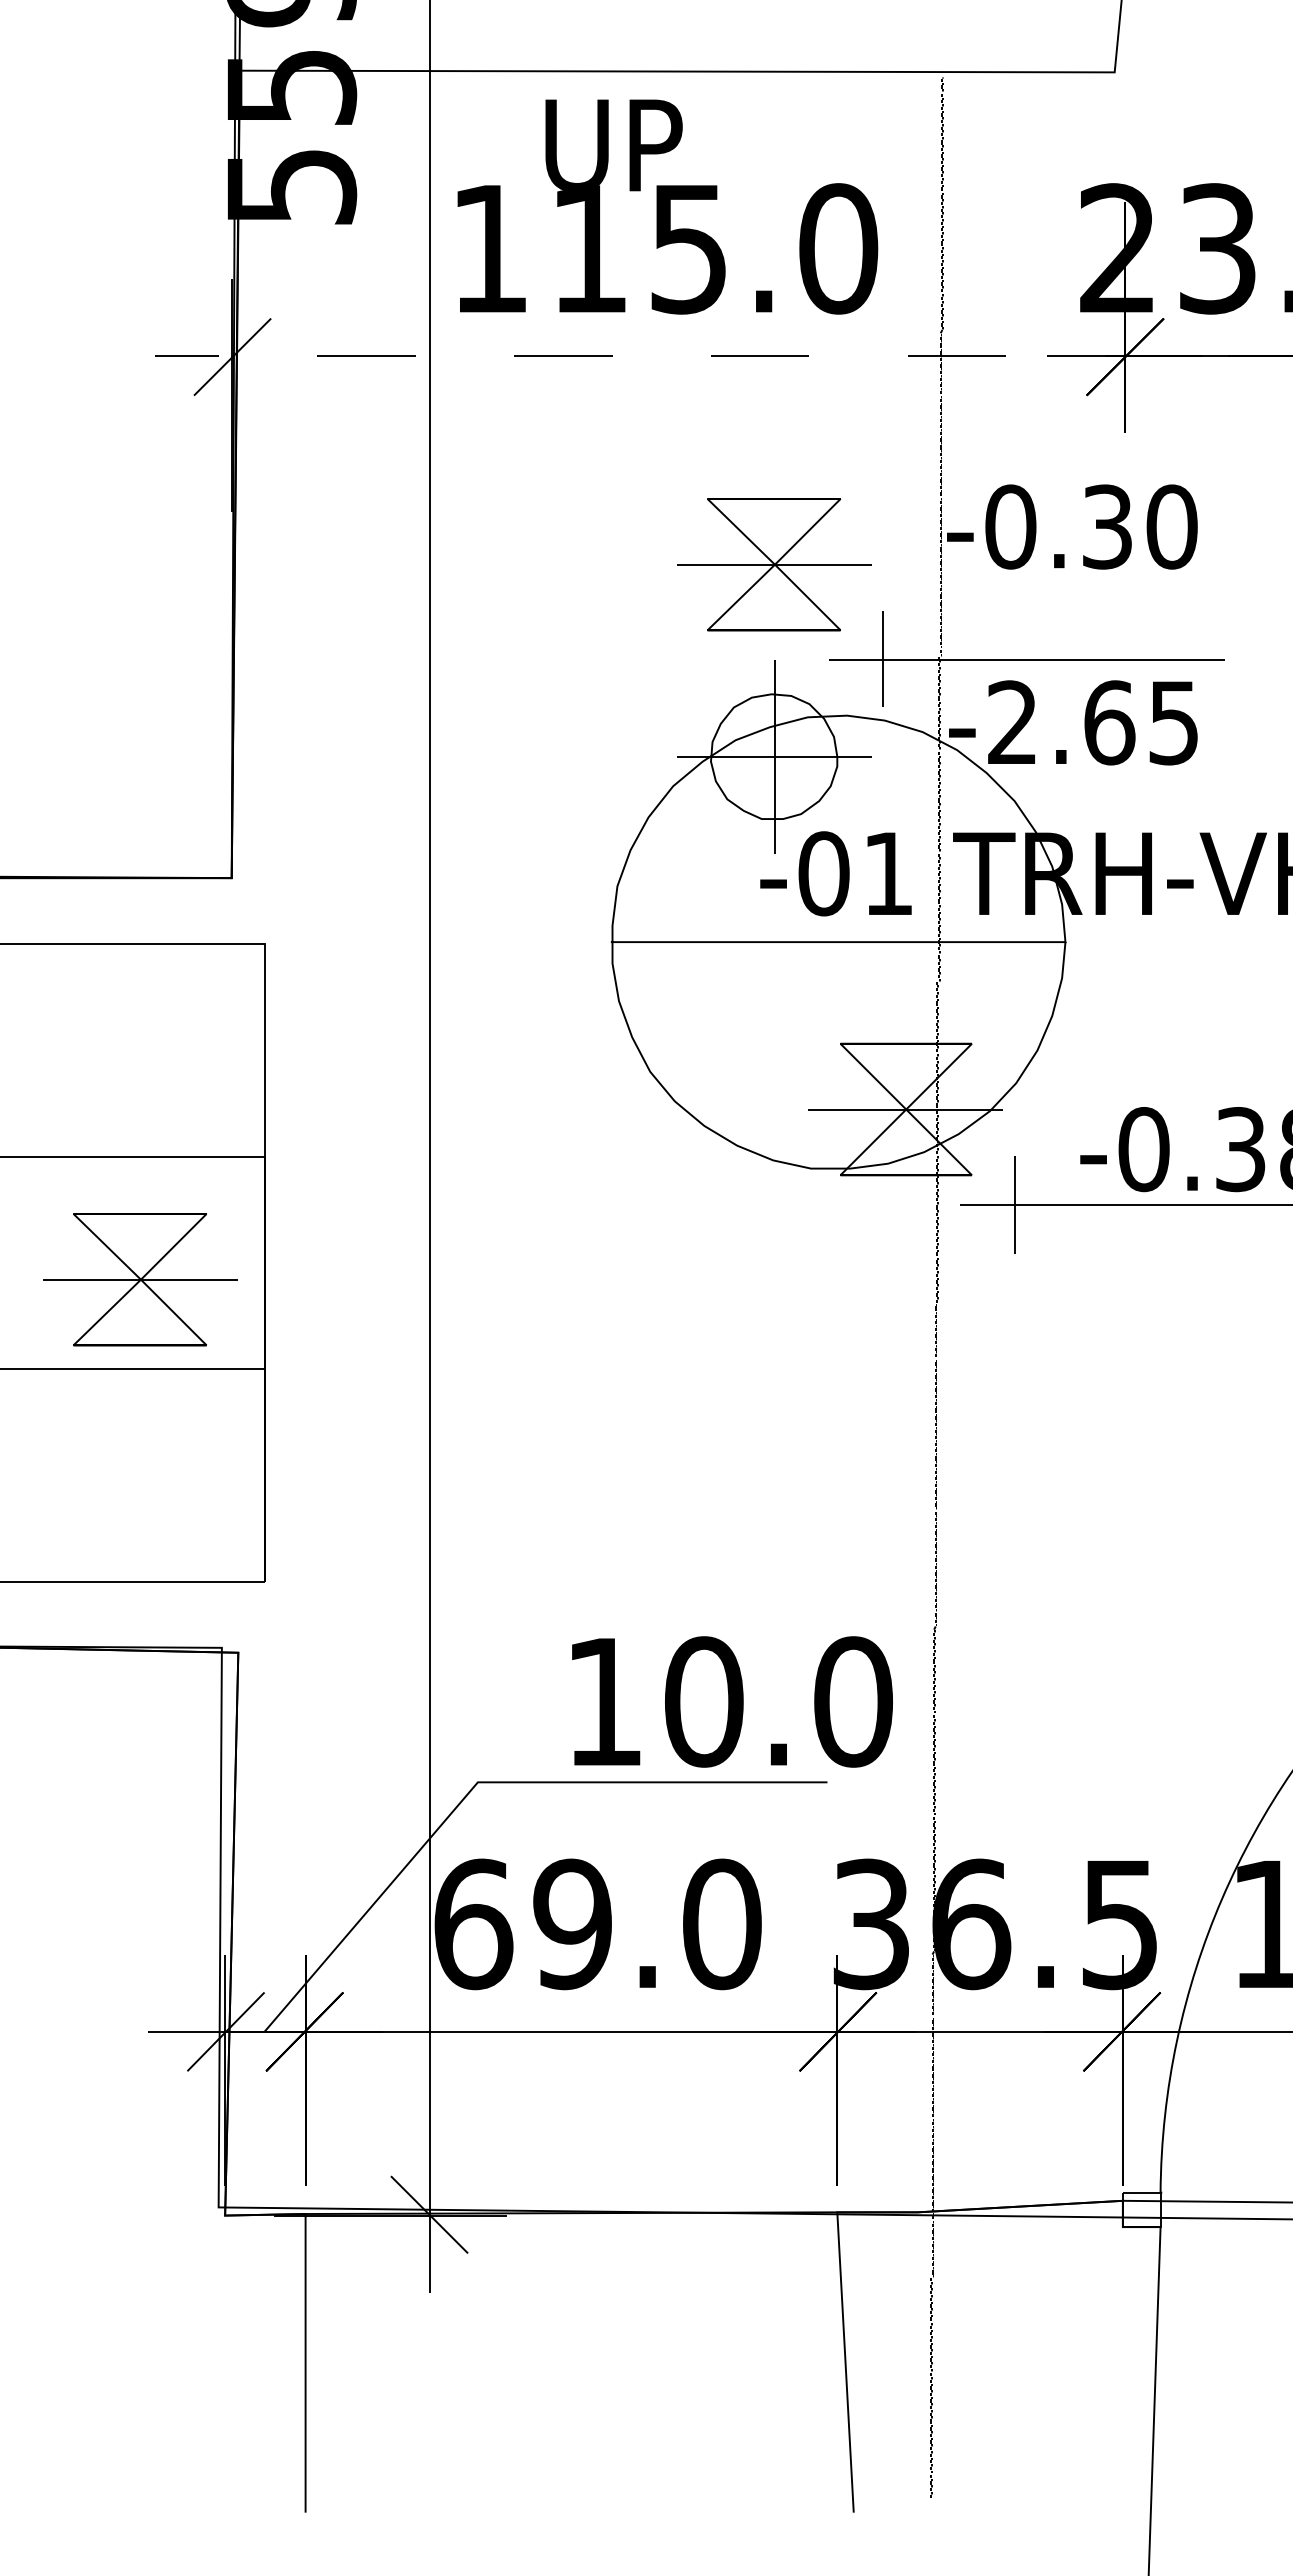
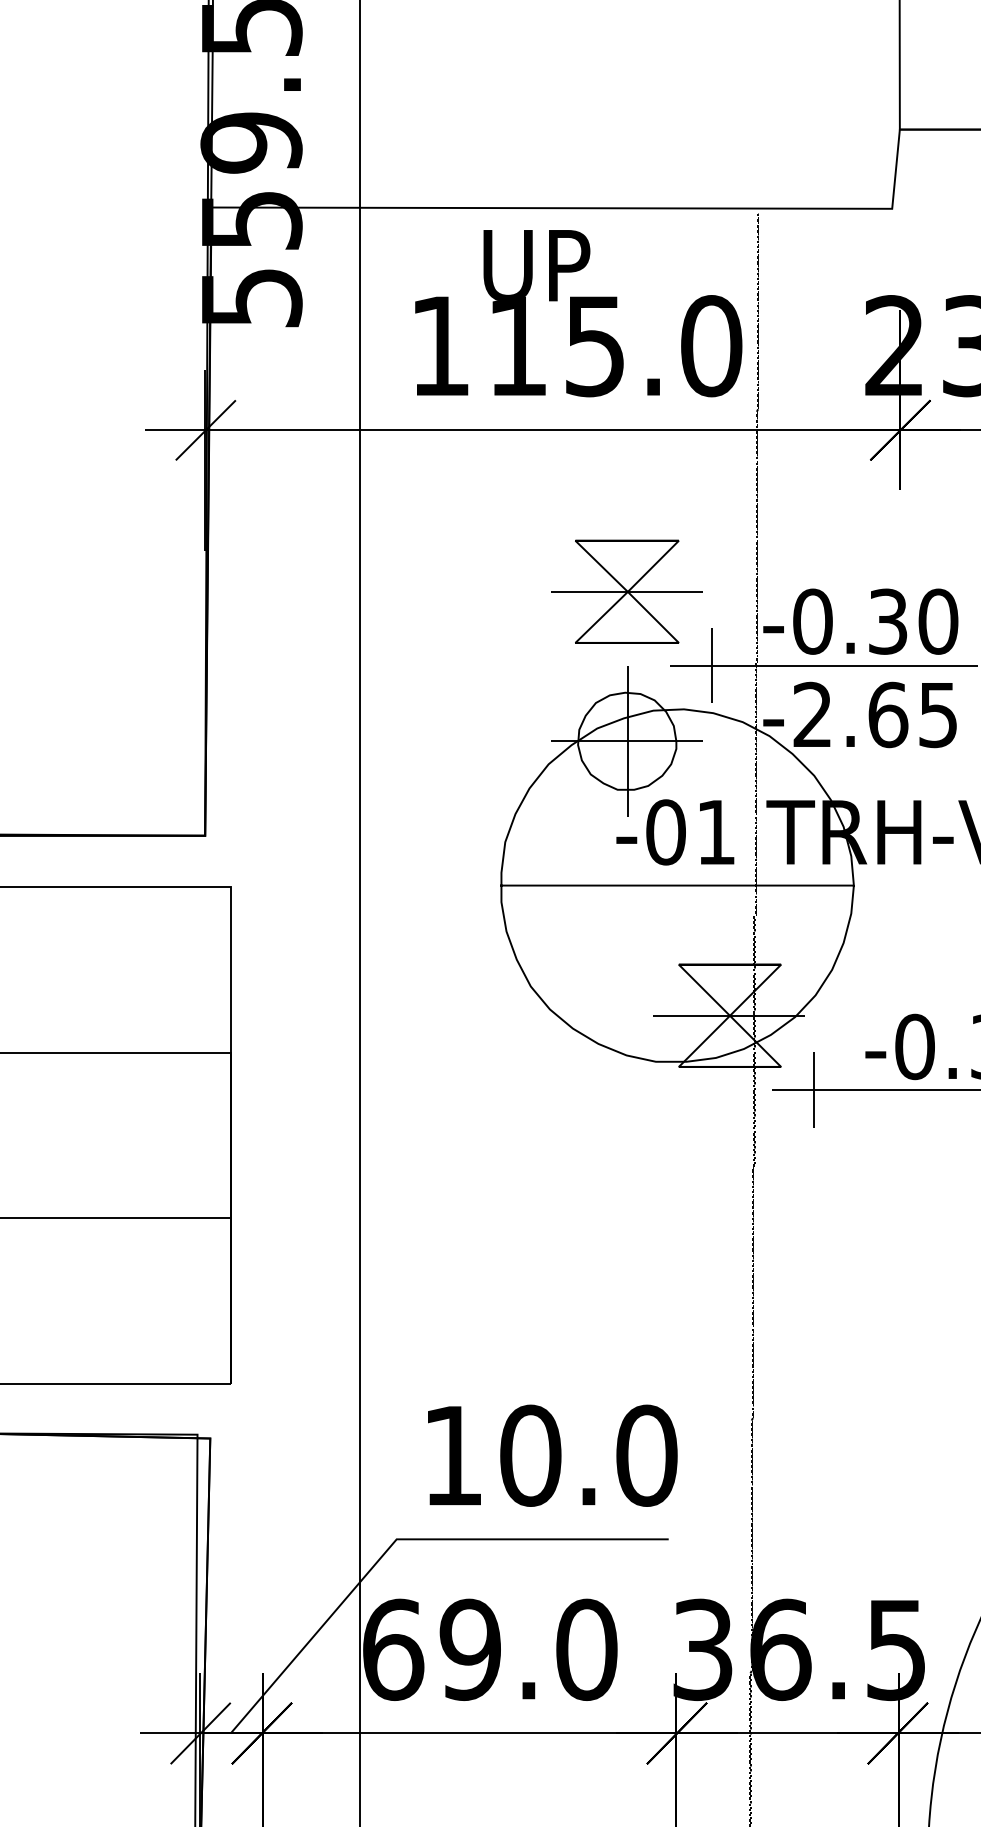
text: (667, 206) -> (578, 313), moved
line: (678, 356) -> (552, 429), dashed -> solid
text: (1072, 526) -> (860, 621), moved
part: (140, 1279) -> (134, 1148), removed
text: (732, 1701) -> (552, 1455), moved

